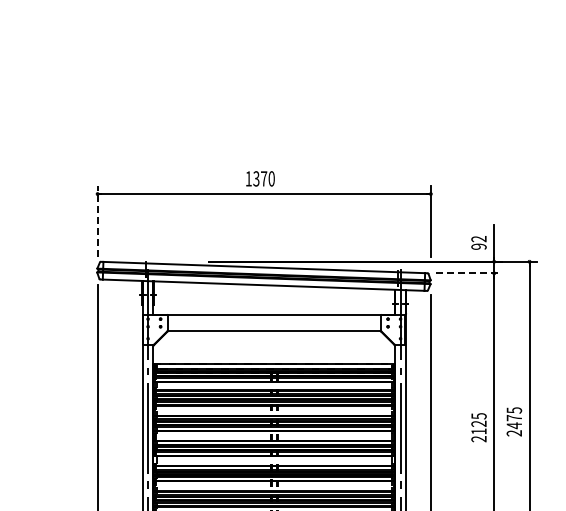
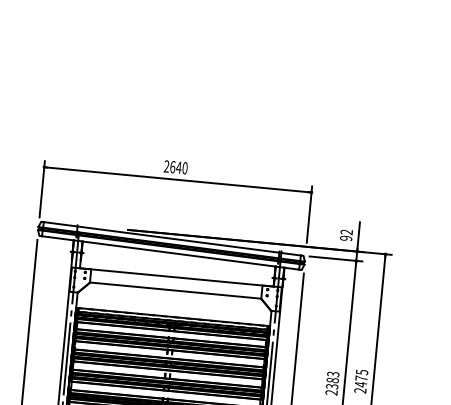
text: (256, 178) -> (172, 166), 1370 -> 2640
line: (97, 221) -> (42, 189), dashed -> solid
line: (468, 273) -> (335, 259), dashed -> solid
text: (478, 423) -> (332, 380), 2125 -> 2383

